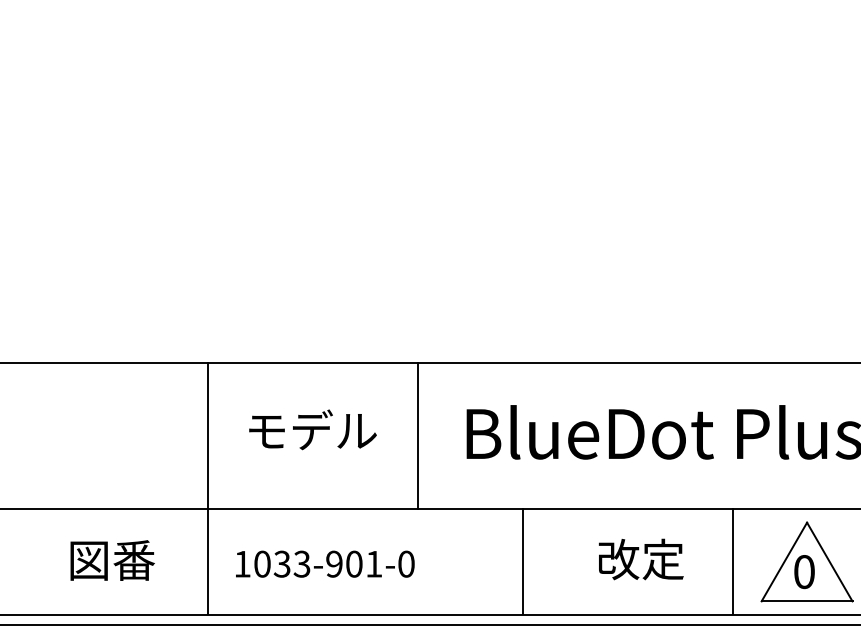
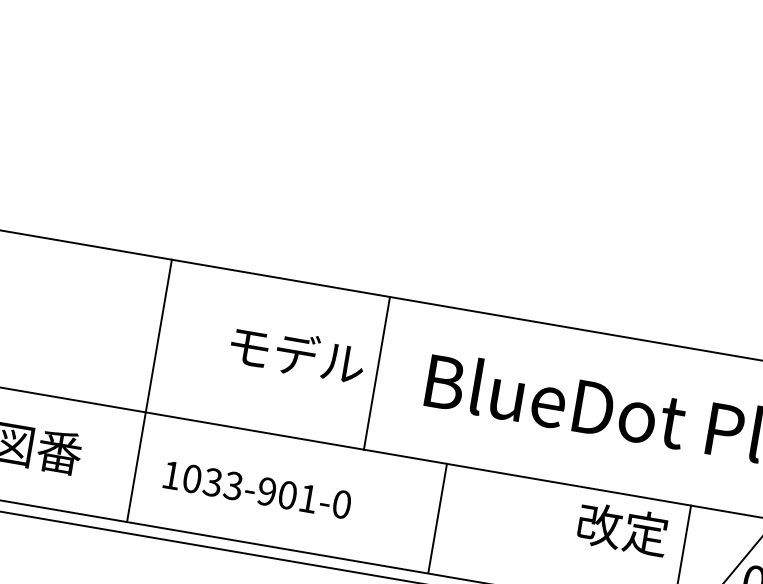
text: (312, 429) -> (297, 353), moved
text: (641, 559) -> (623, 529), moved
line: (523, 561) -> (438, 518), moved

